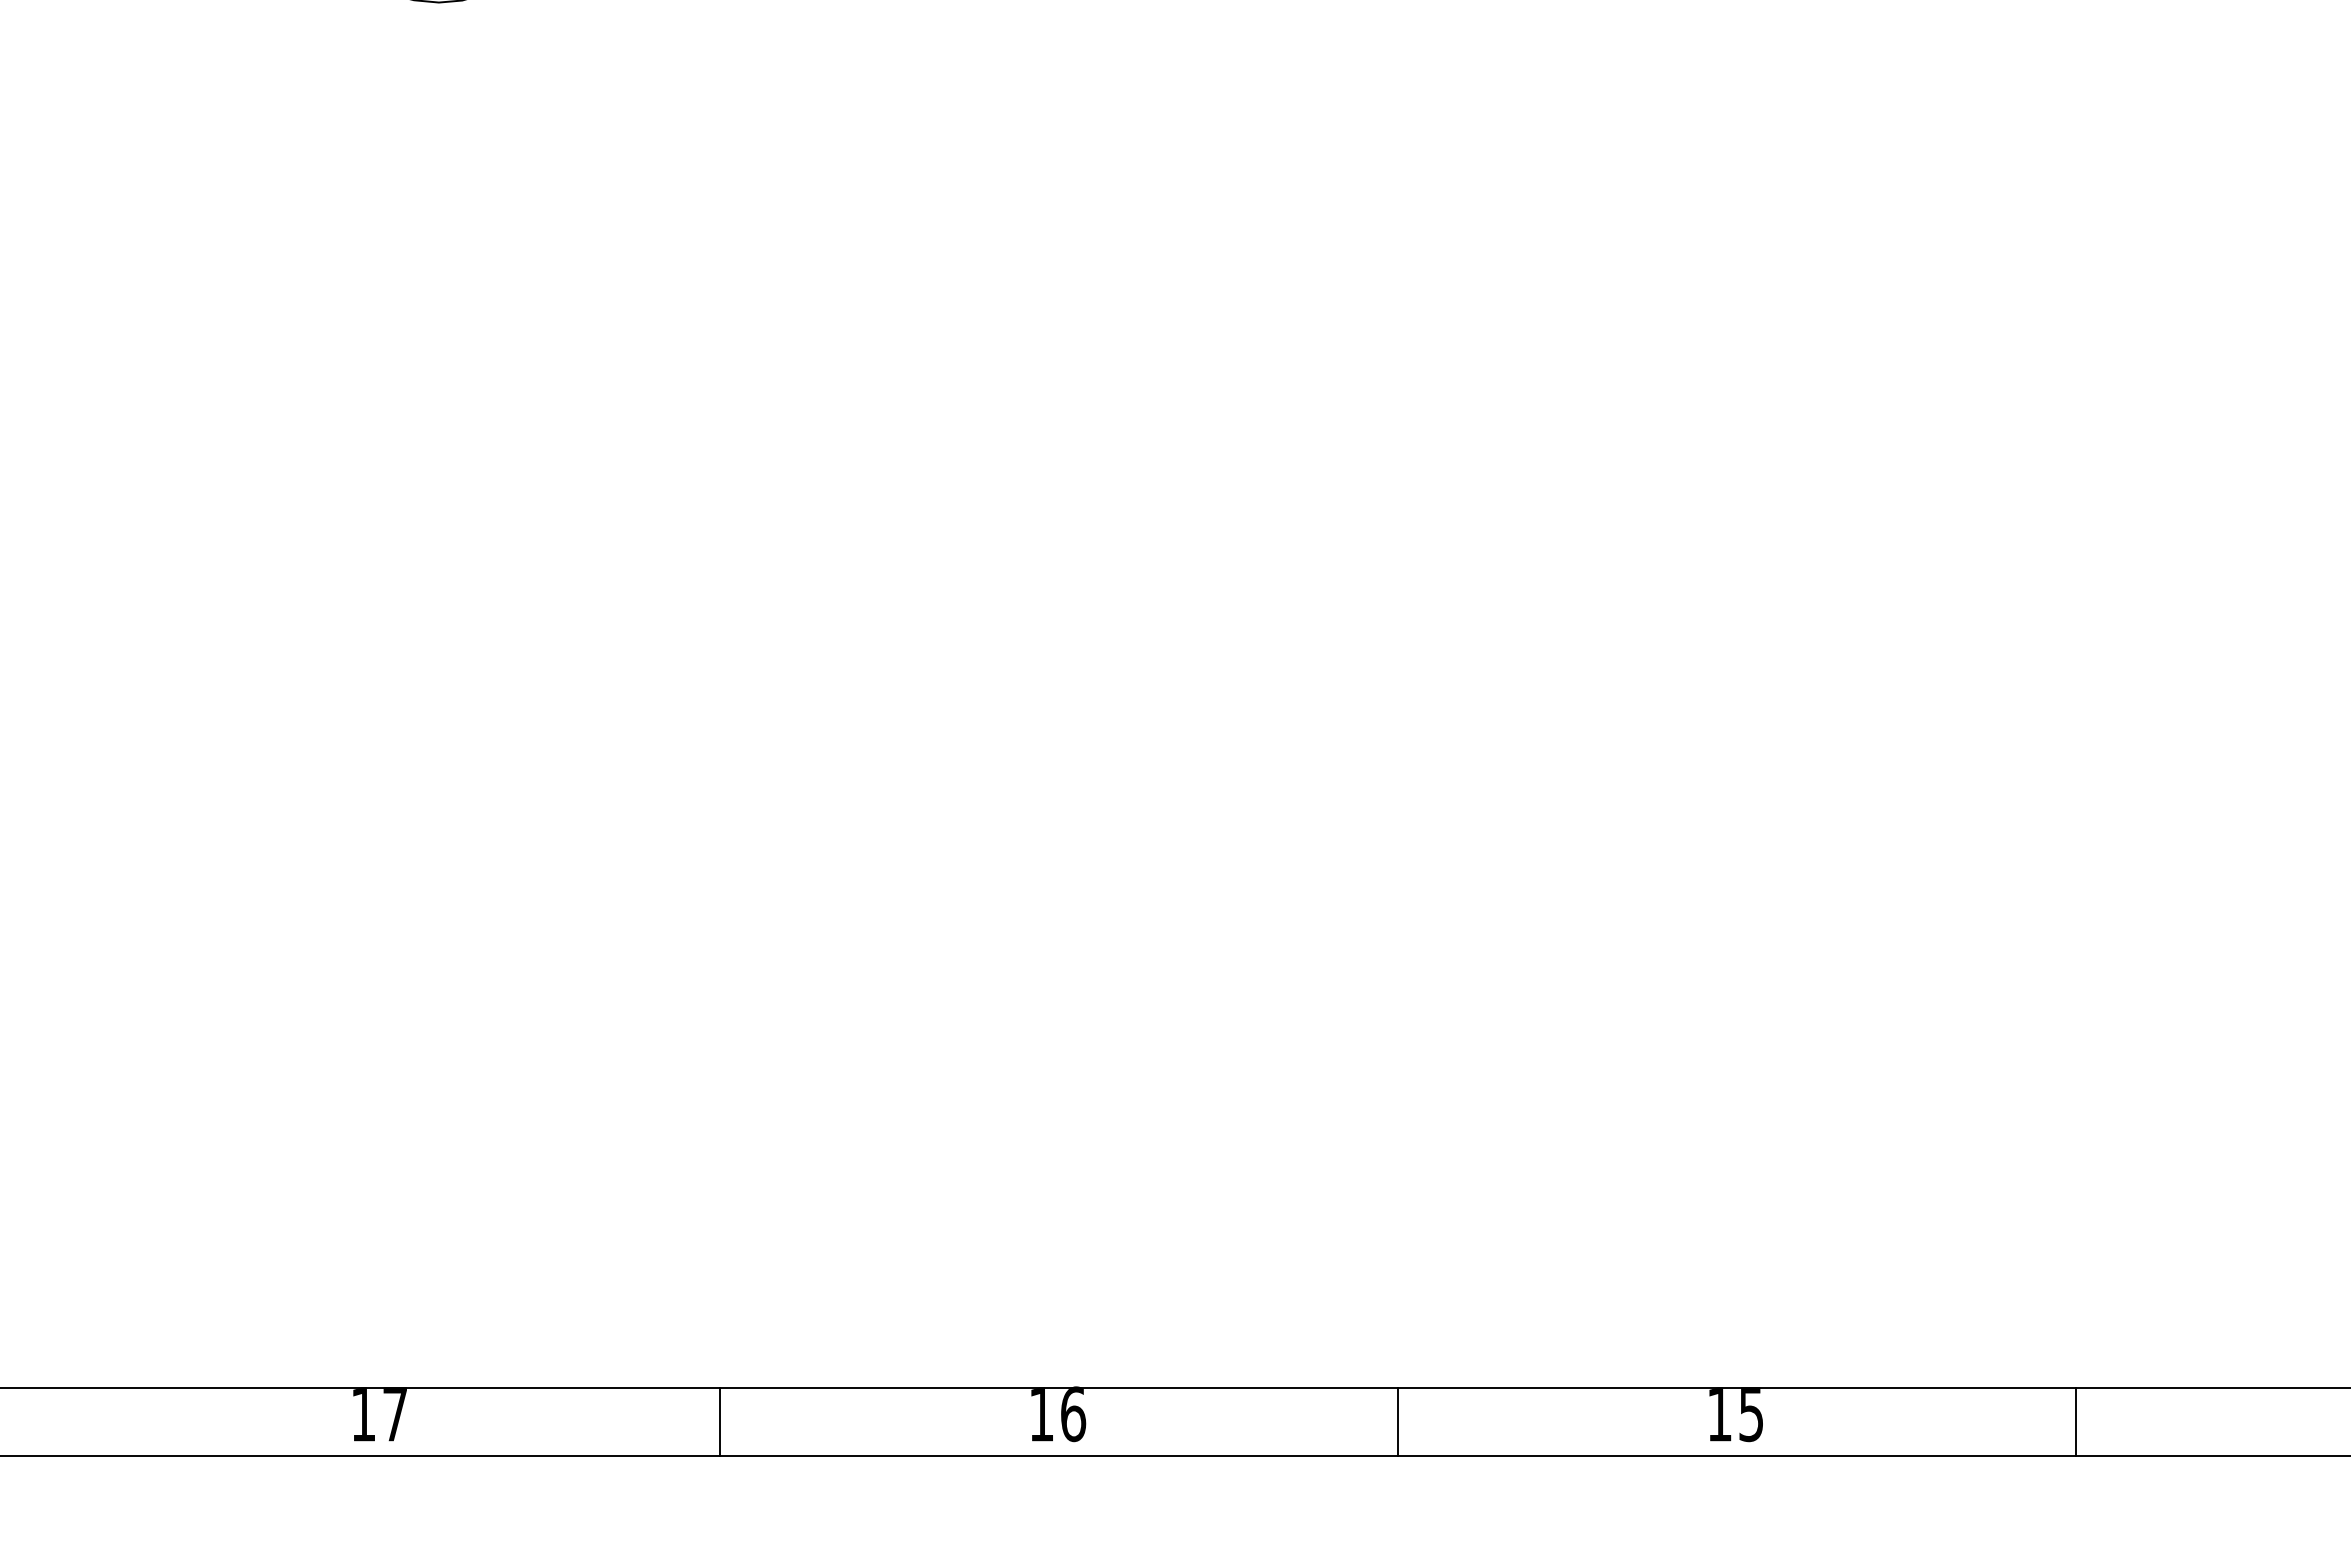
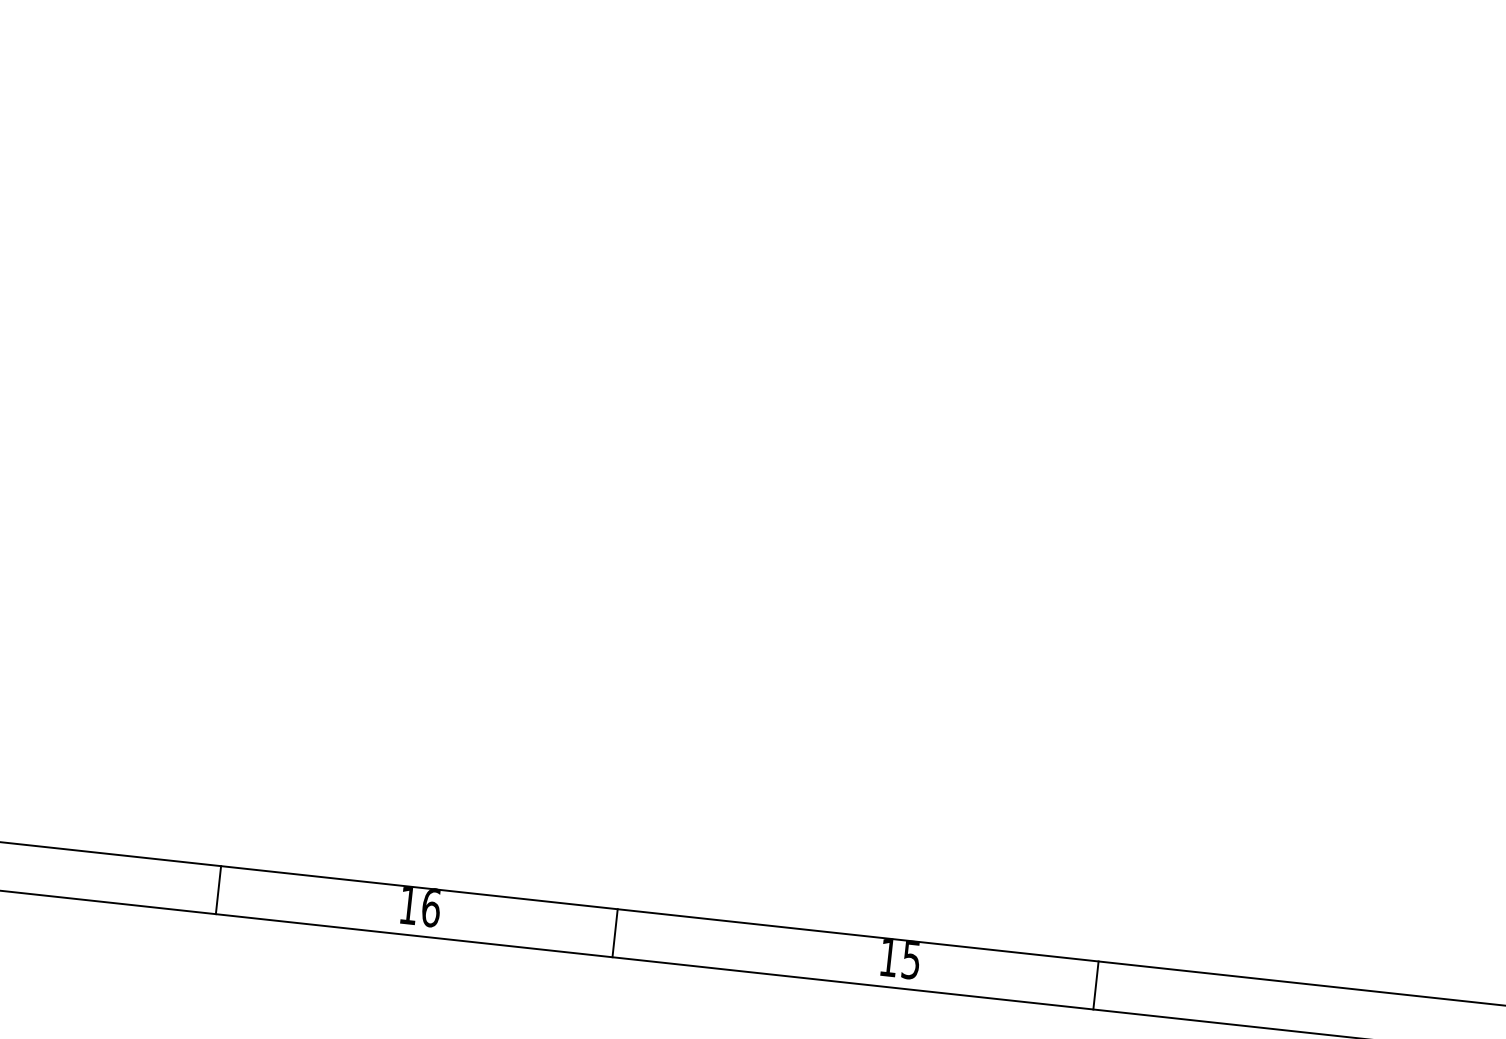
line: (719, 1421) -> (218, 889), moved
line: (1397, 1421) -> (614, 932), moved
line: (2075, 1421) -> (1095, 985), moved

